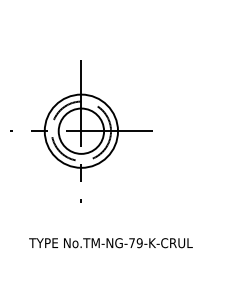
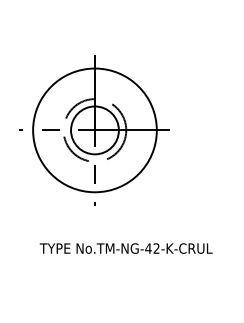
circle: (81, 130) -> (95, 129), size x1.6
text: (135, 243) -> (152, 248), No.TM-NG-79-K-CRUL -> No.TM-NG-42-K-CRUL

